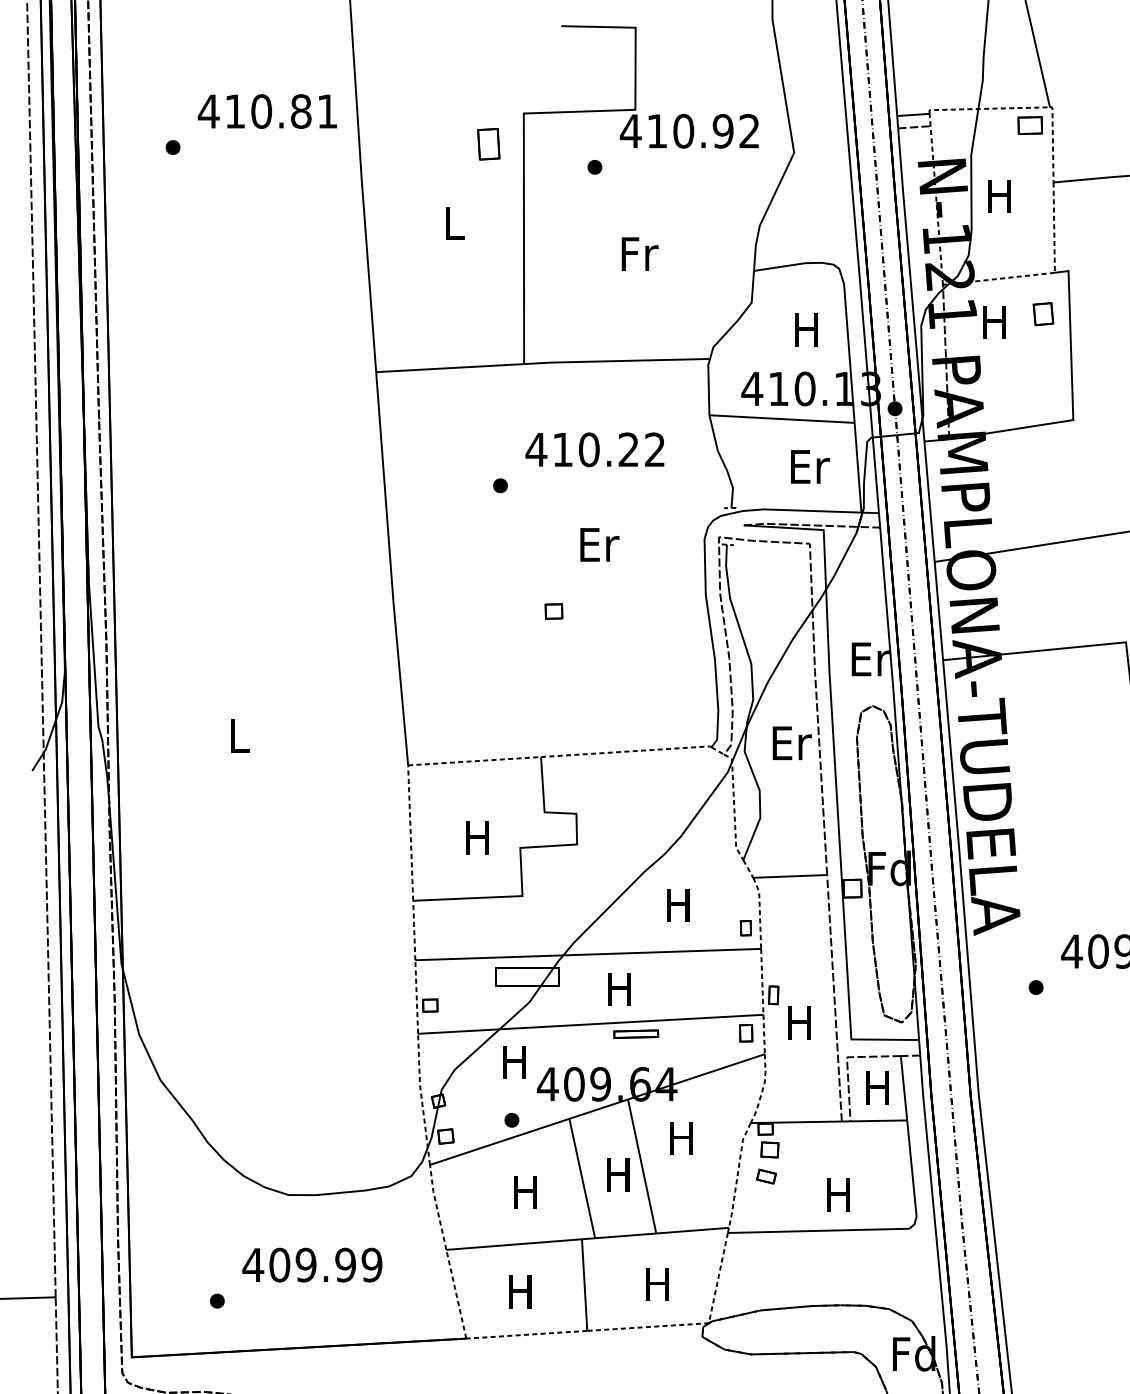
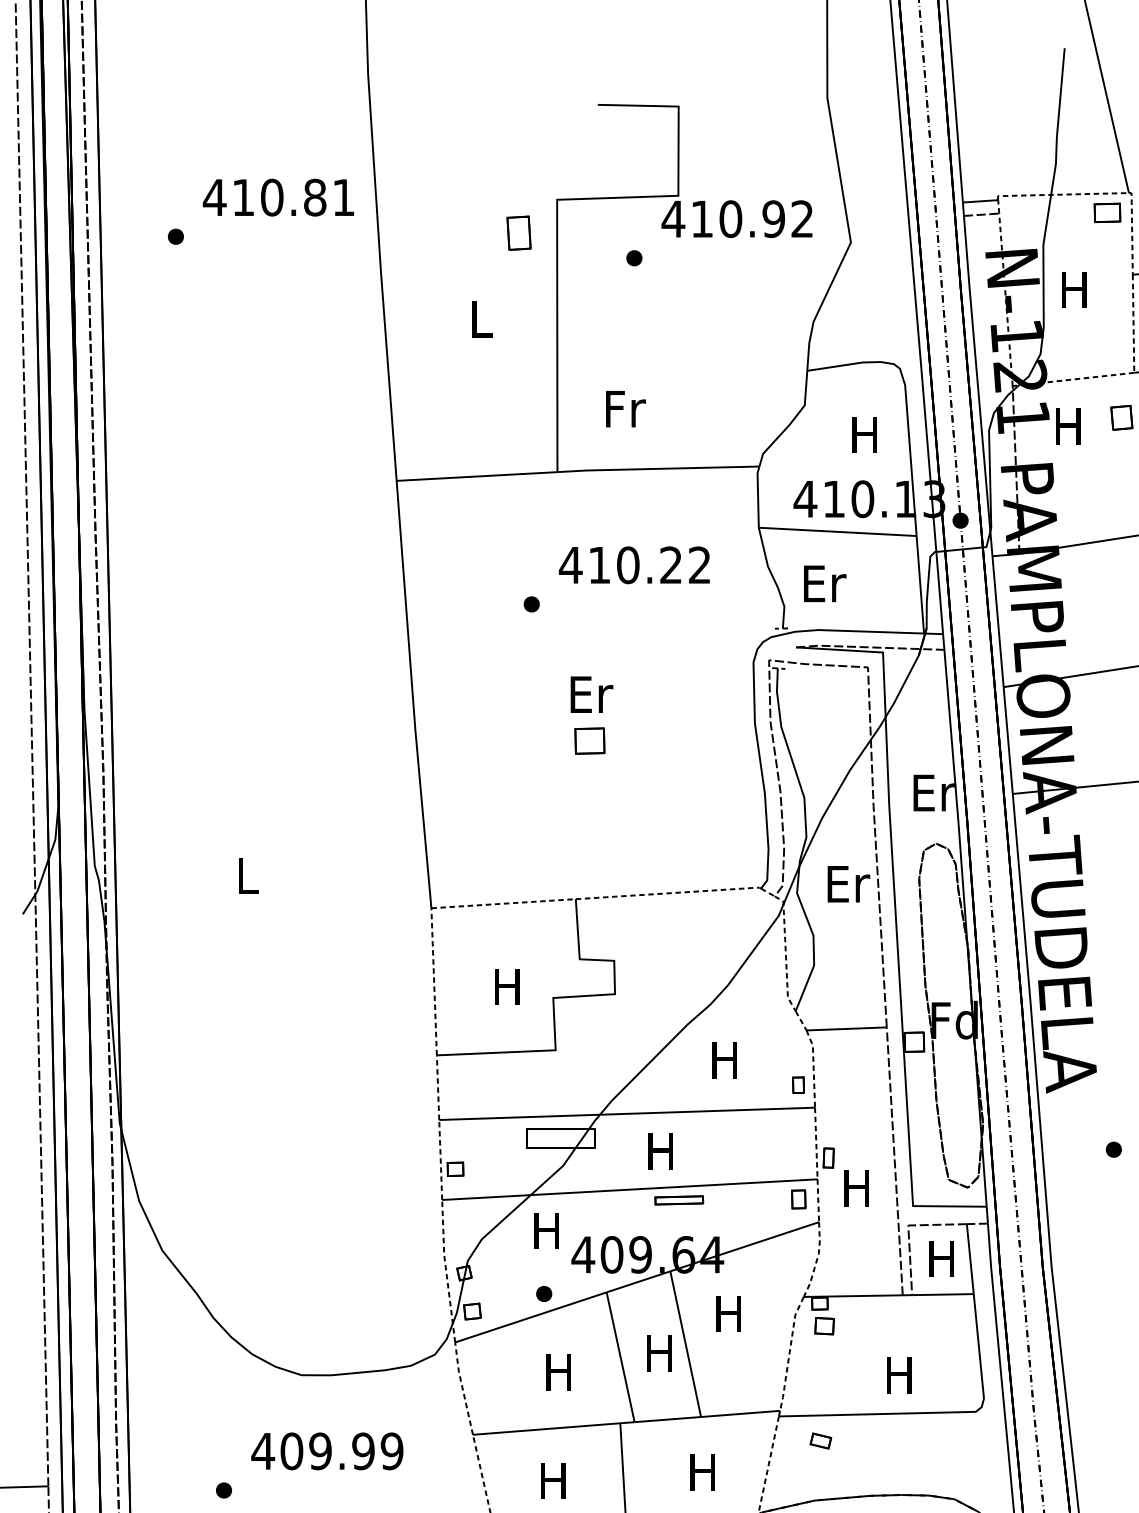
text: (639, 253) -> (625, 408), moved
text: (810, 466) -> (825, 583), moved
text: (599, 544) -> (591, 694), moved
part: (553, 611) -> (589, 741), size x1.6
part: (766, 1176) -> (820, 1440), moved

